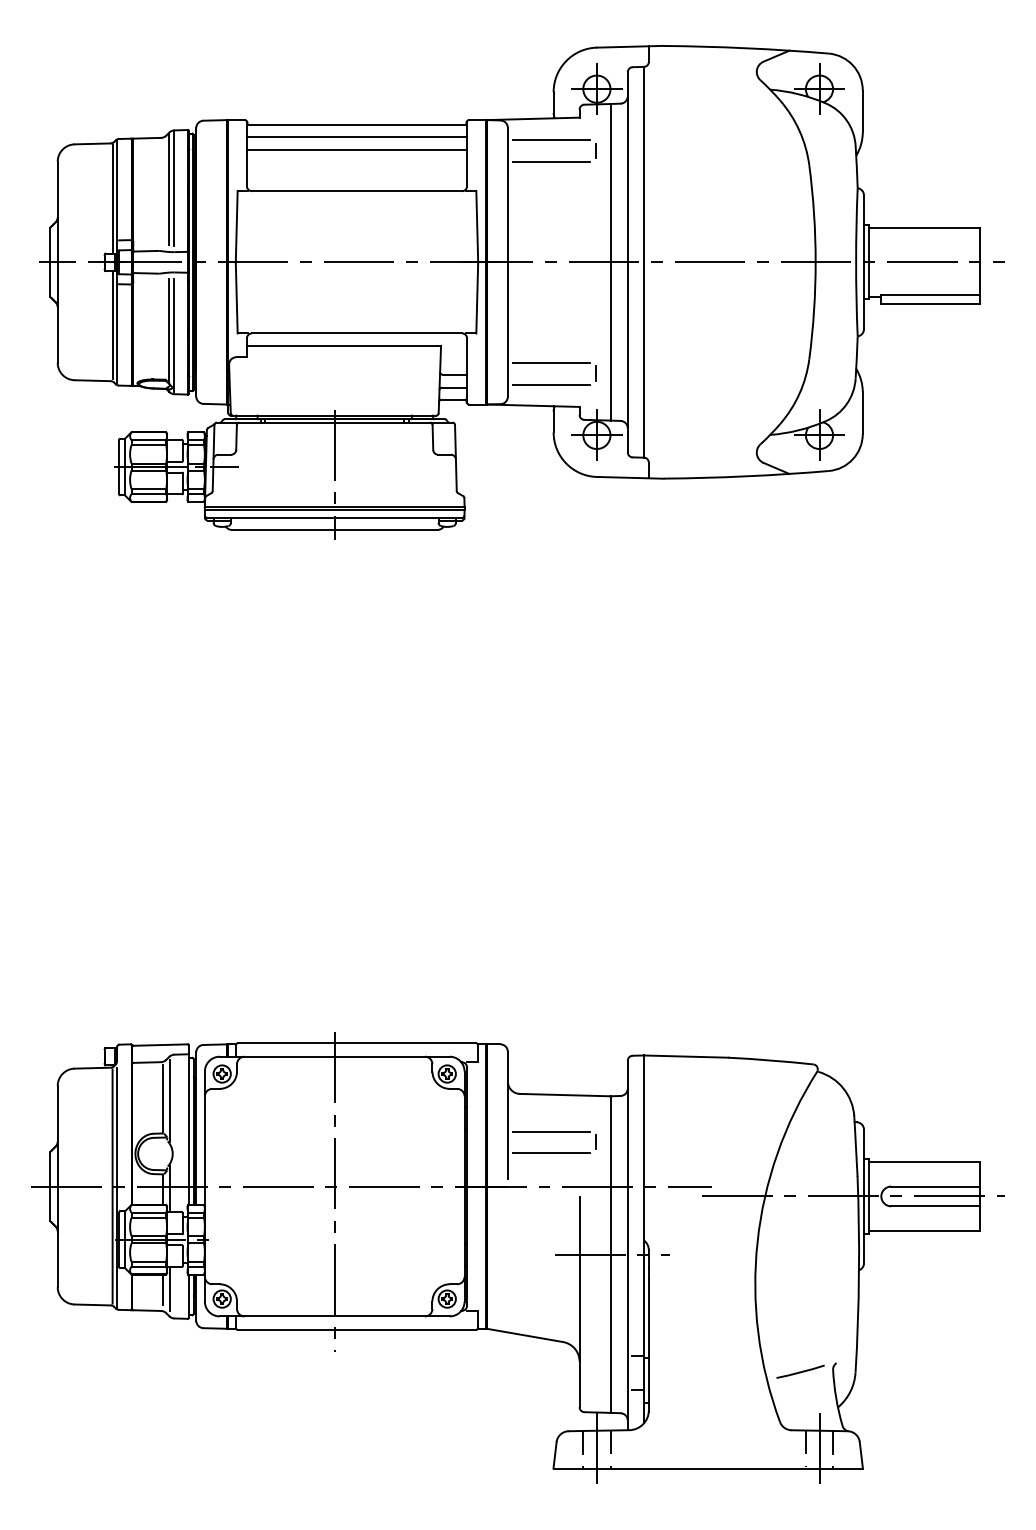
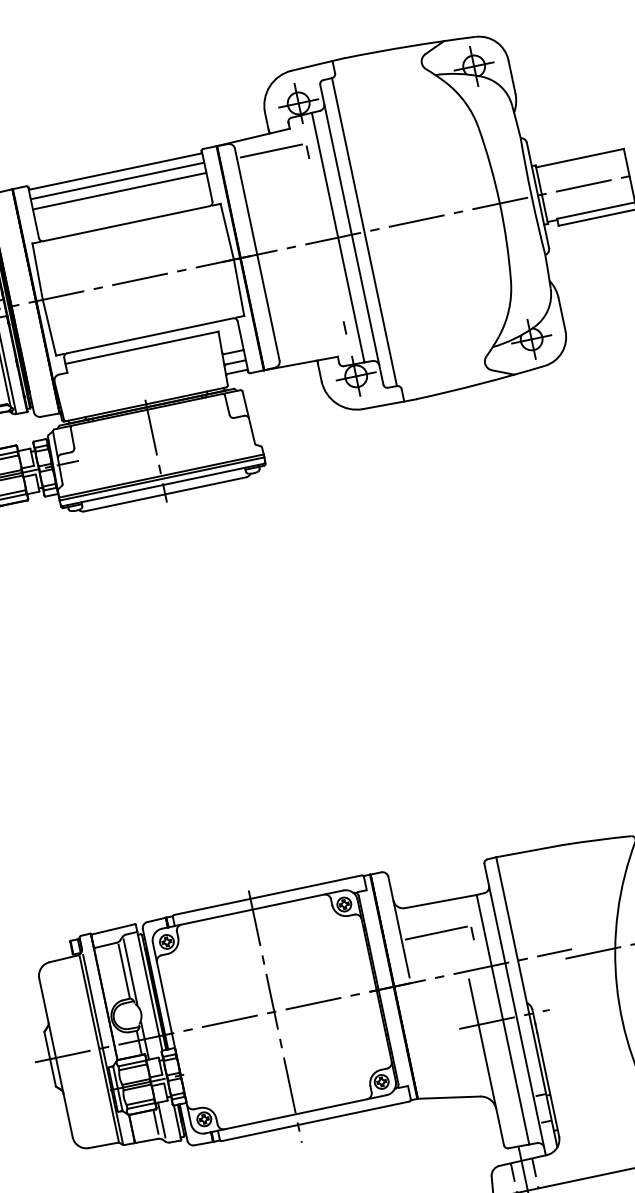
line: (551, 161) -> (274, 167), removed
line: (551, 362) -> (308, 326), removed
line: (551, 384) -> (311, 343), removed
line: (551, 1153) -> (439, 949), removed

